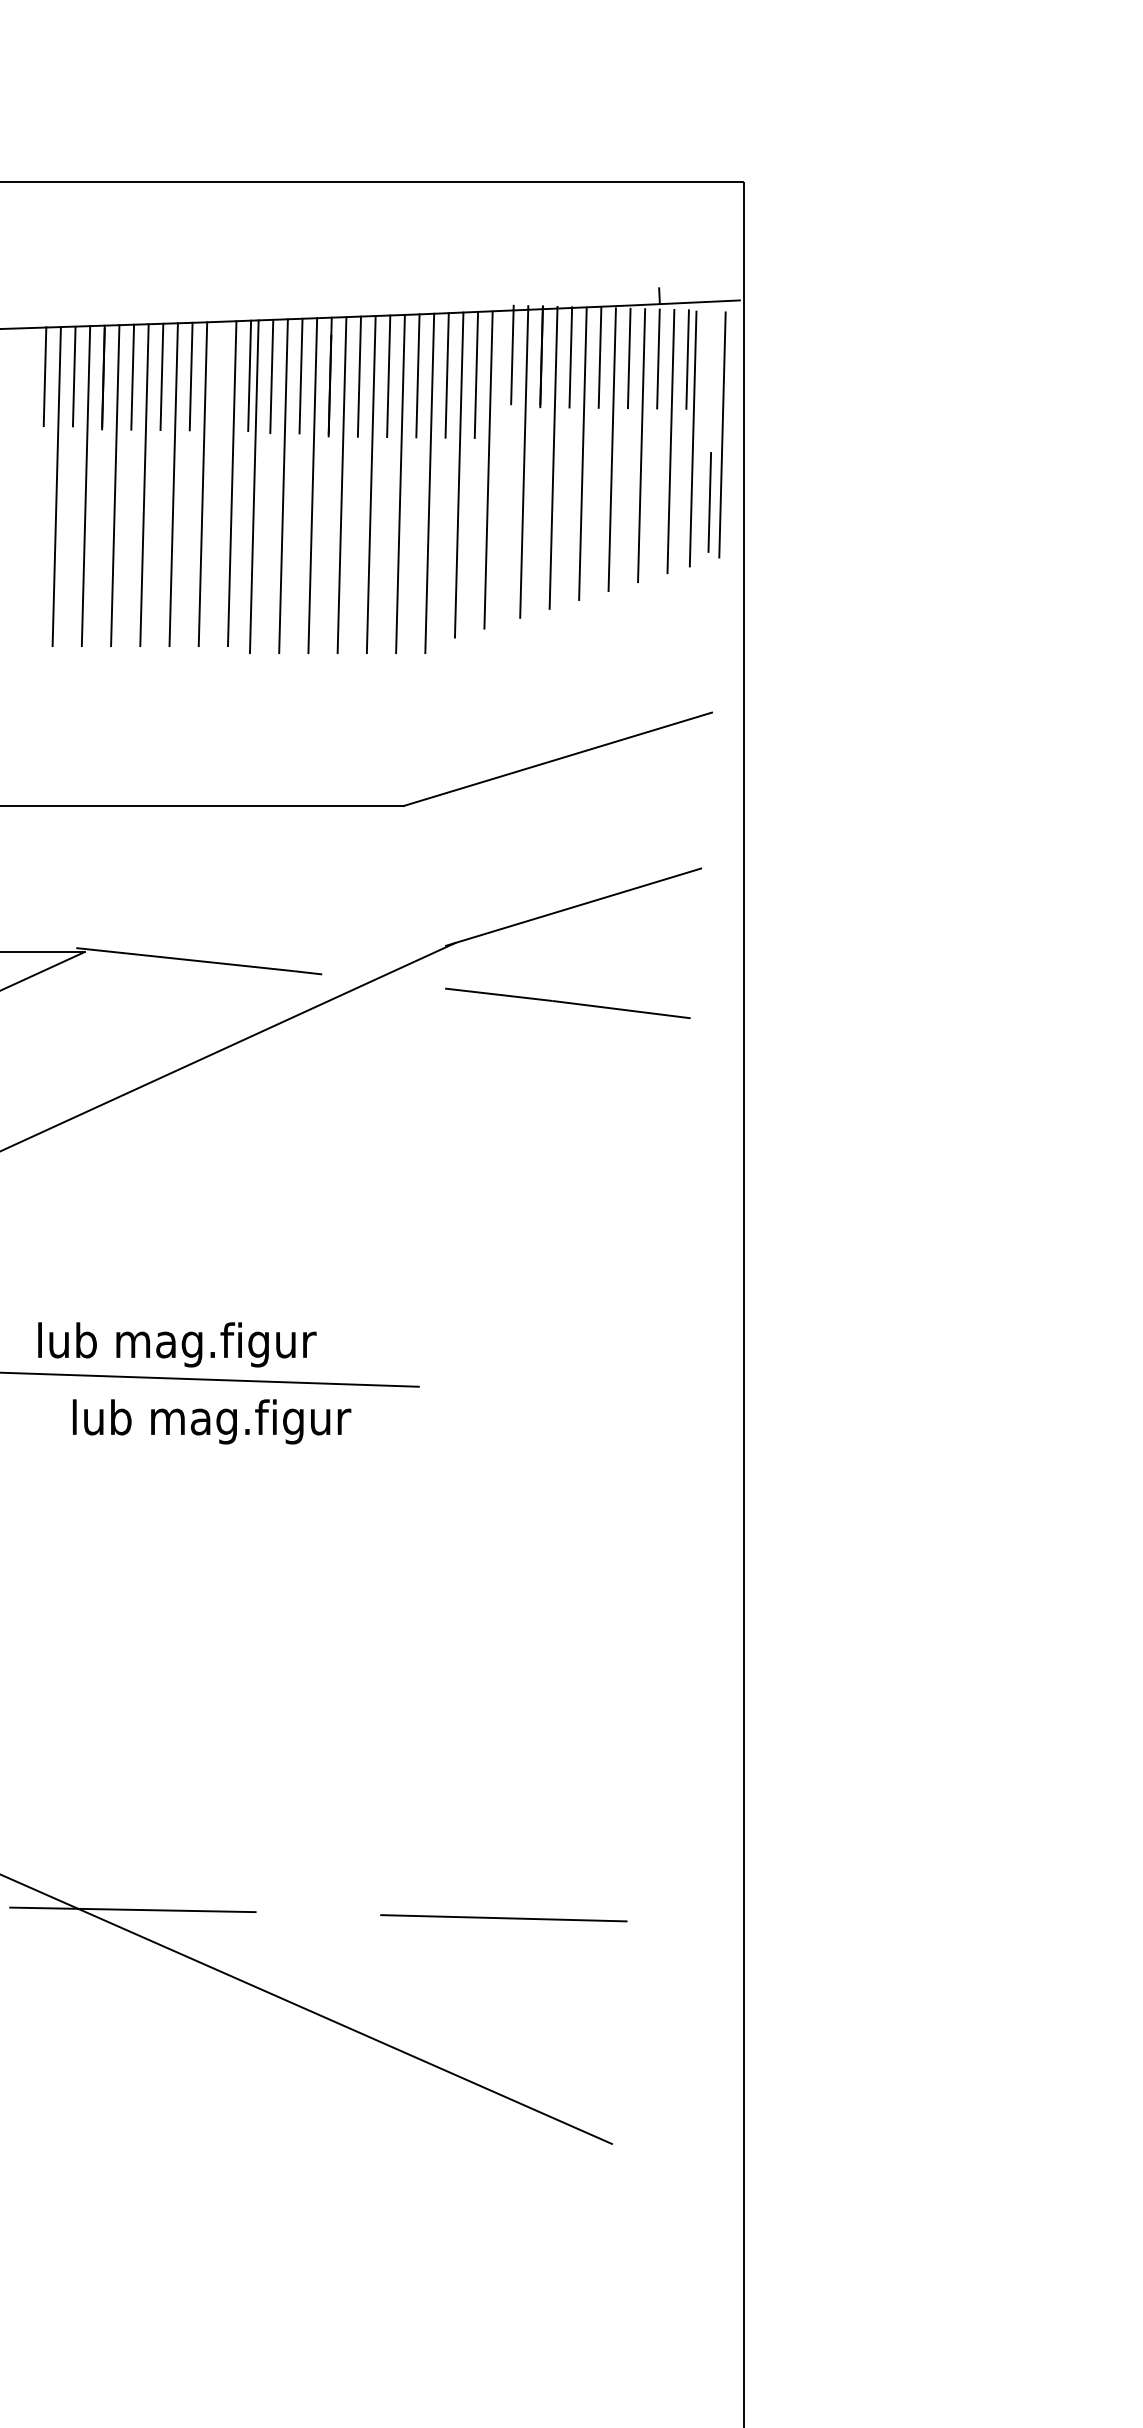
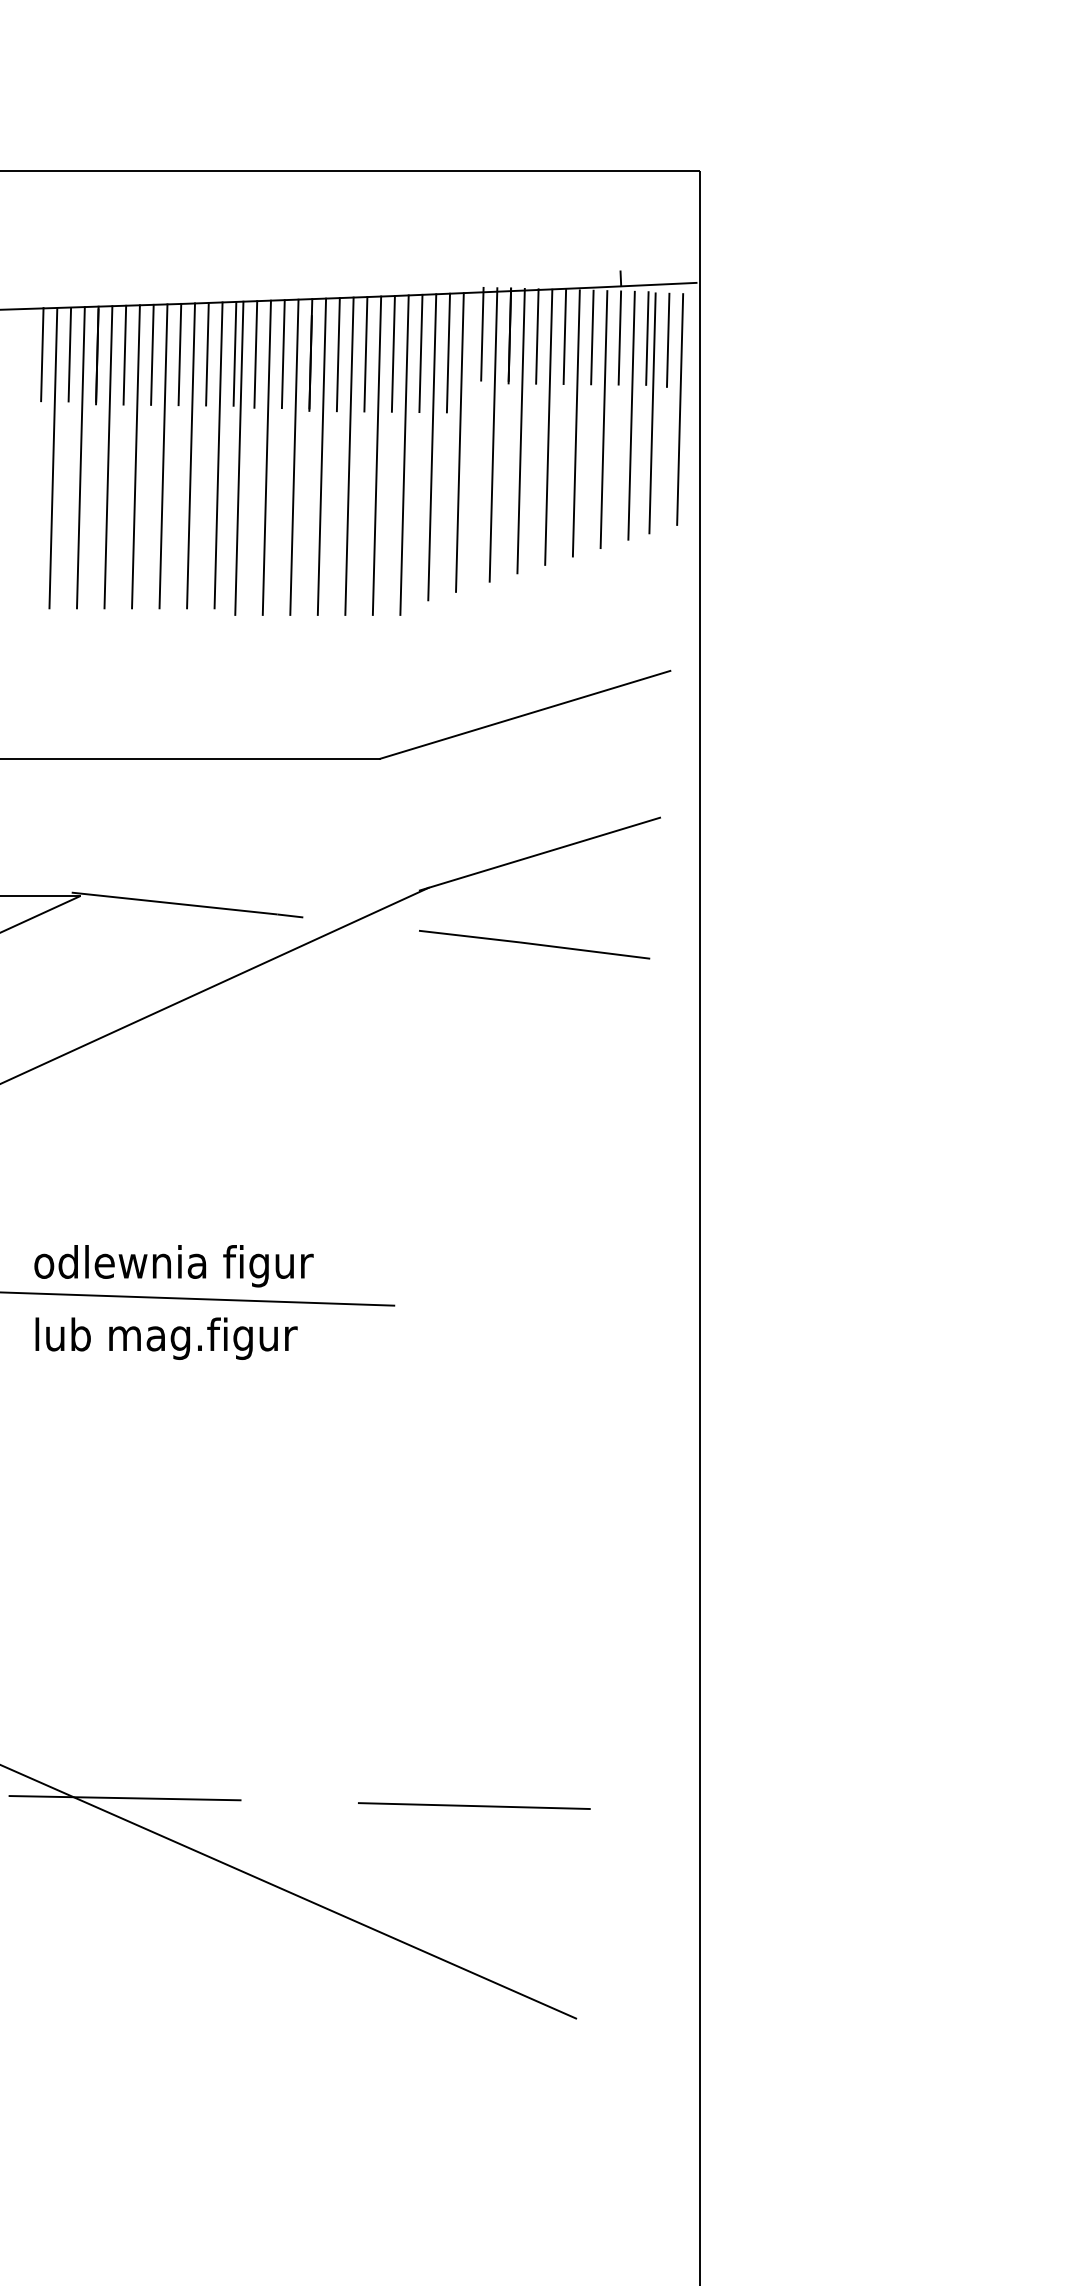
line: (219, 375) -> (206, 353), added
line: (709, 502) -> (667, 340), moved
text: (184, 1344) -> (173, 1265), lub mag.figur -> odlewnia figur
text: (212, 1421) -> (167, 1338), moved

